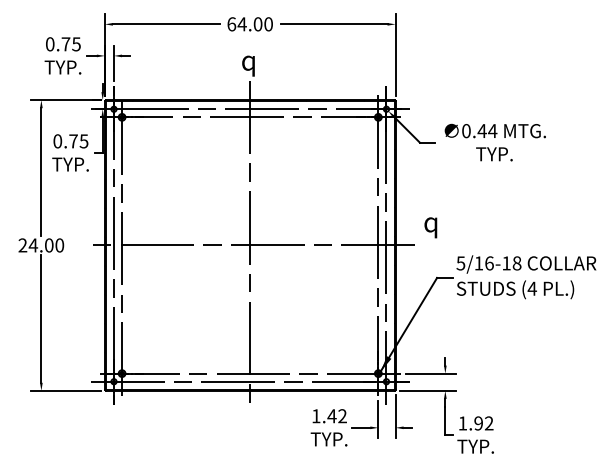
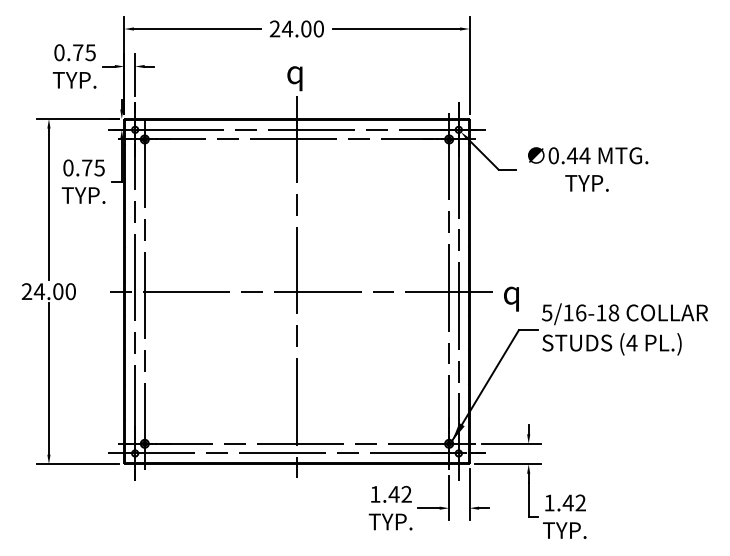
text: (231, 24) -> (274, 29), 64.00 -> 24.00
text: (430, 227) -> (511, 298), moved
text: (478, 423) -> (568, 503), 1.92 -> 1.42

